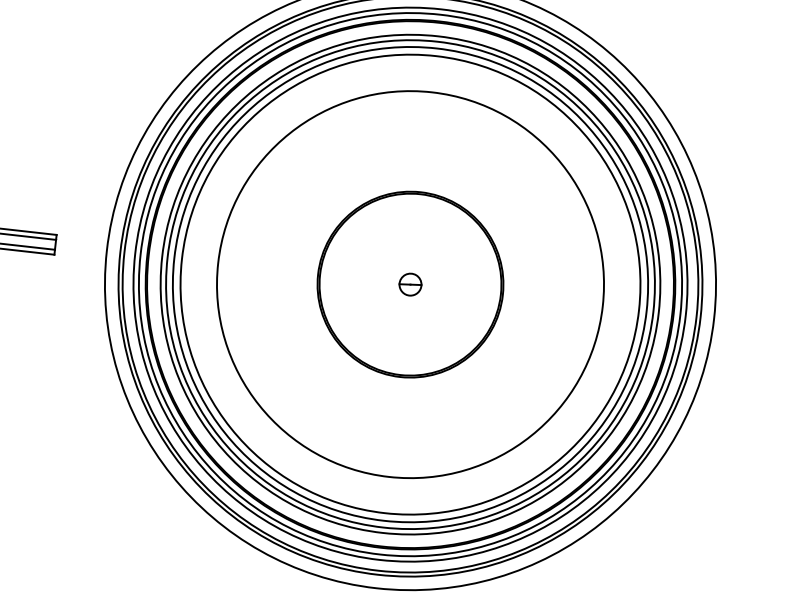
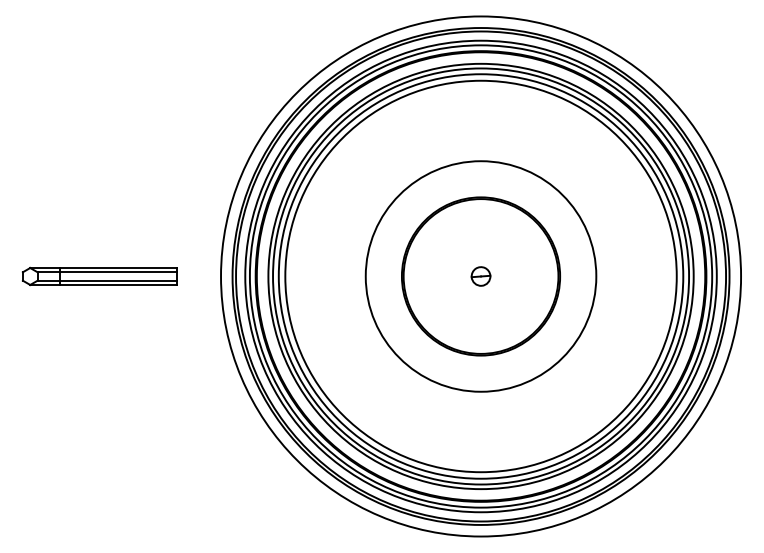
circle: (409, 284) -> (480, 276), size x0.7

